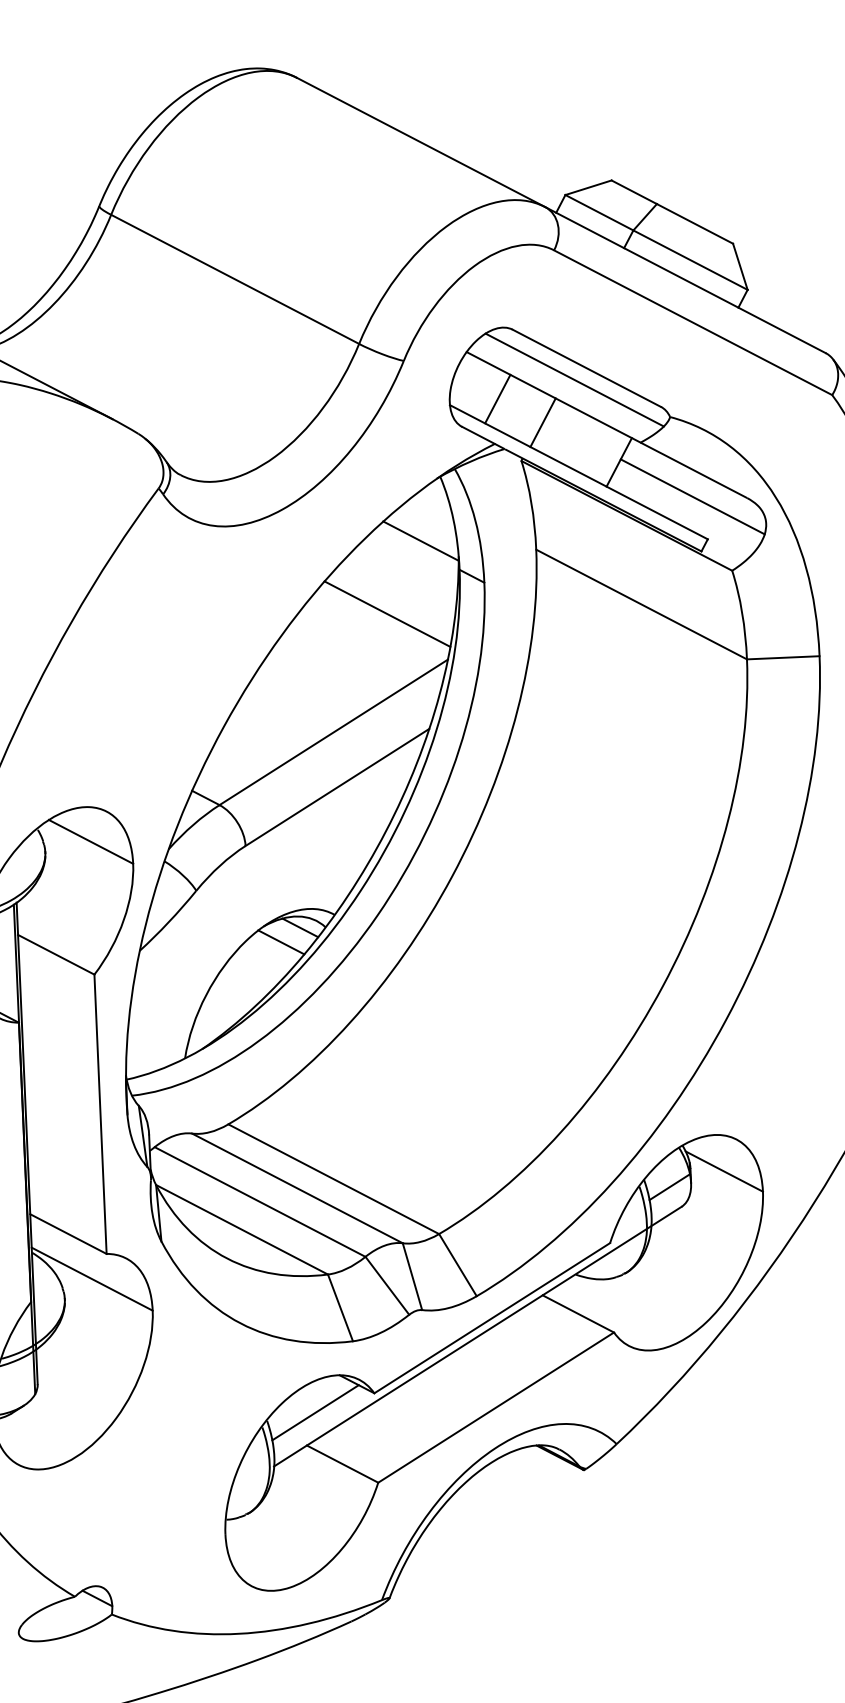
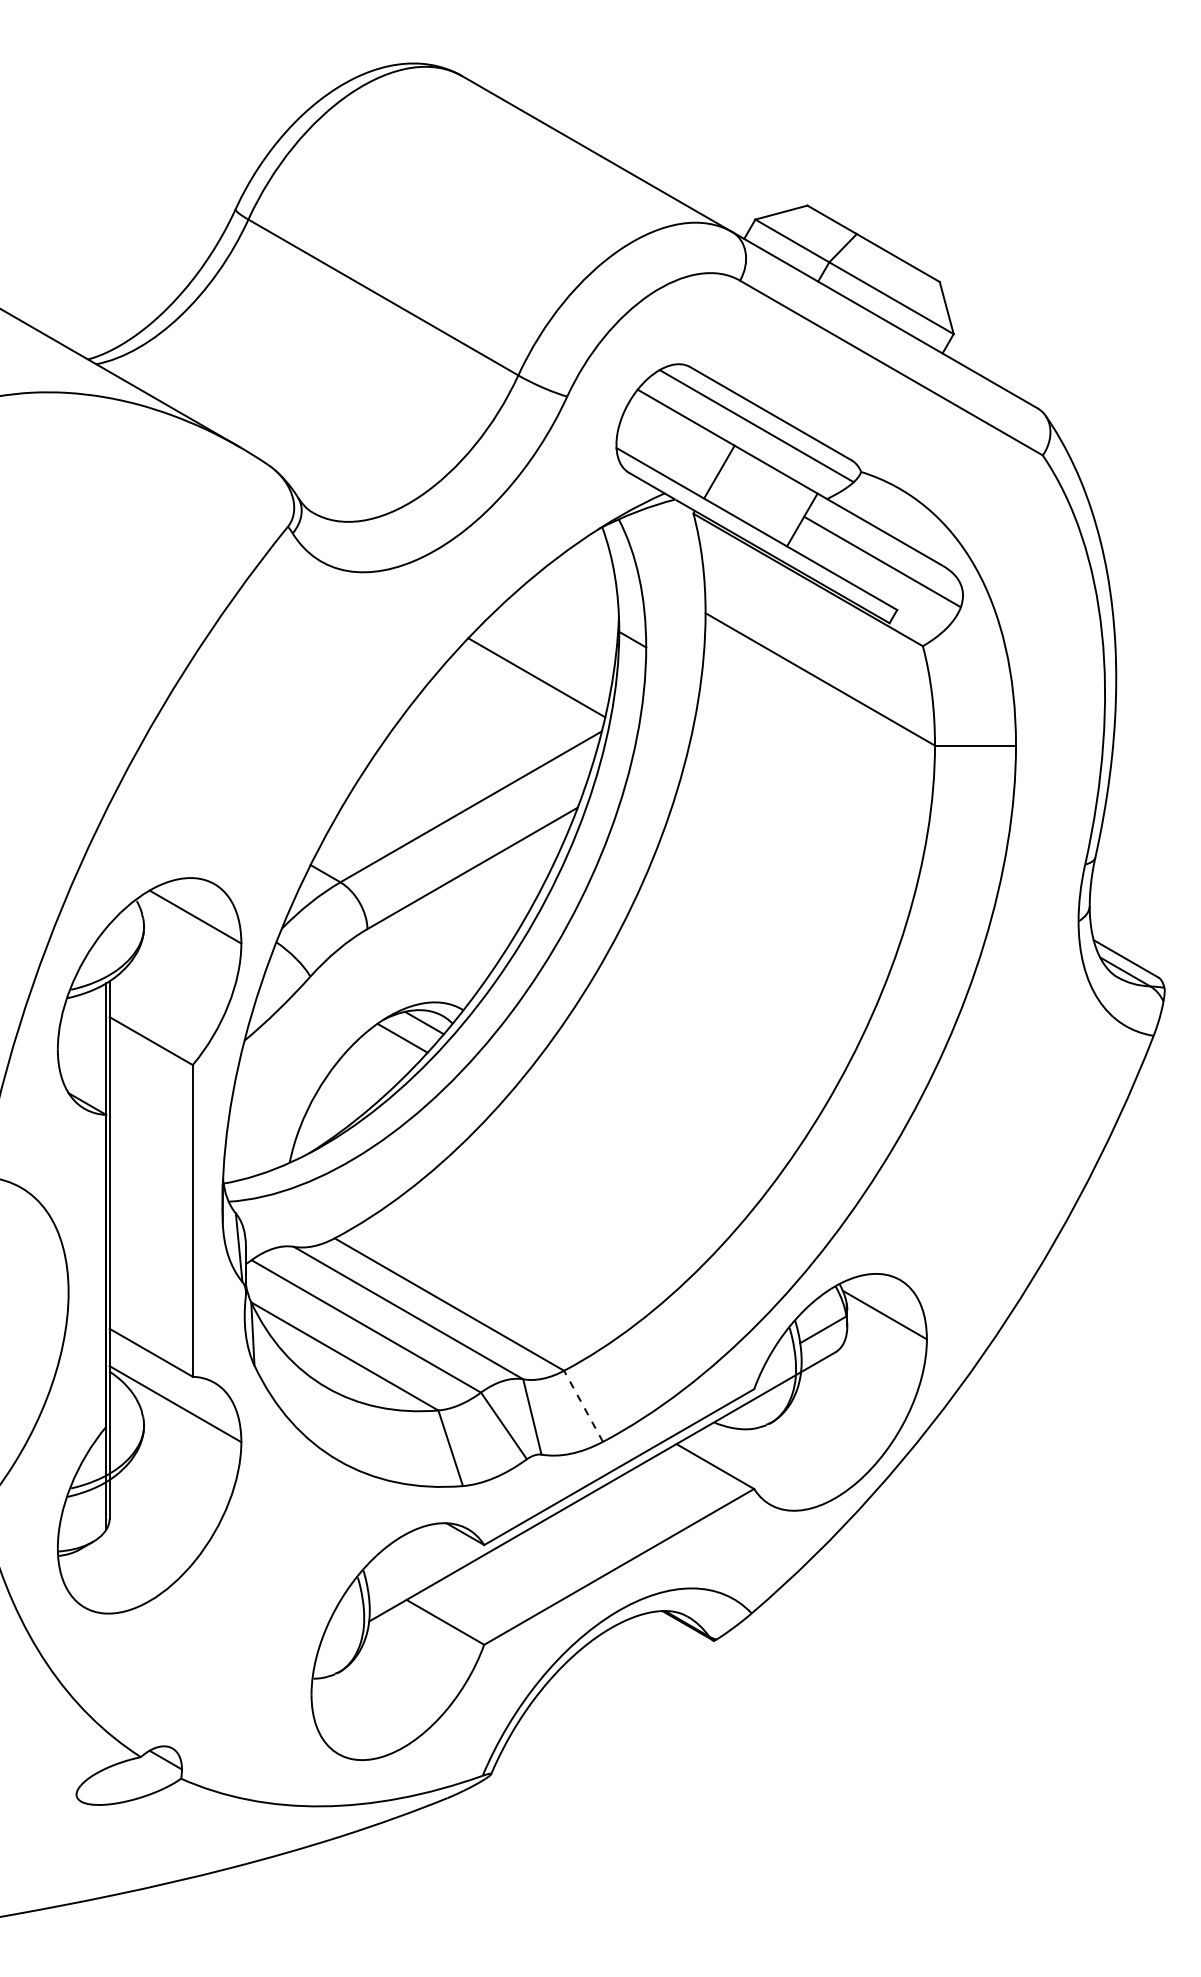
line: (497, 399) -> (669, 443), removed
line: (420, 540) -> (577, 597), removed
line: (457, 1265) -> (583, 1406), solid -> dashed
line: (315, 1412) -> (417, 1563), removed

